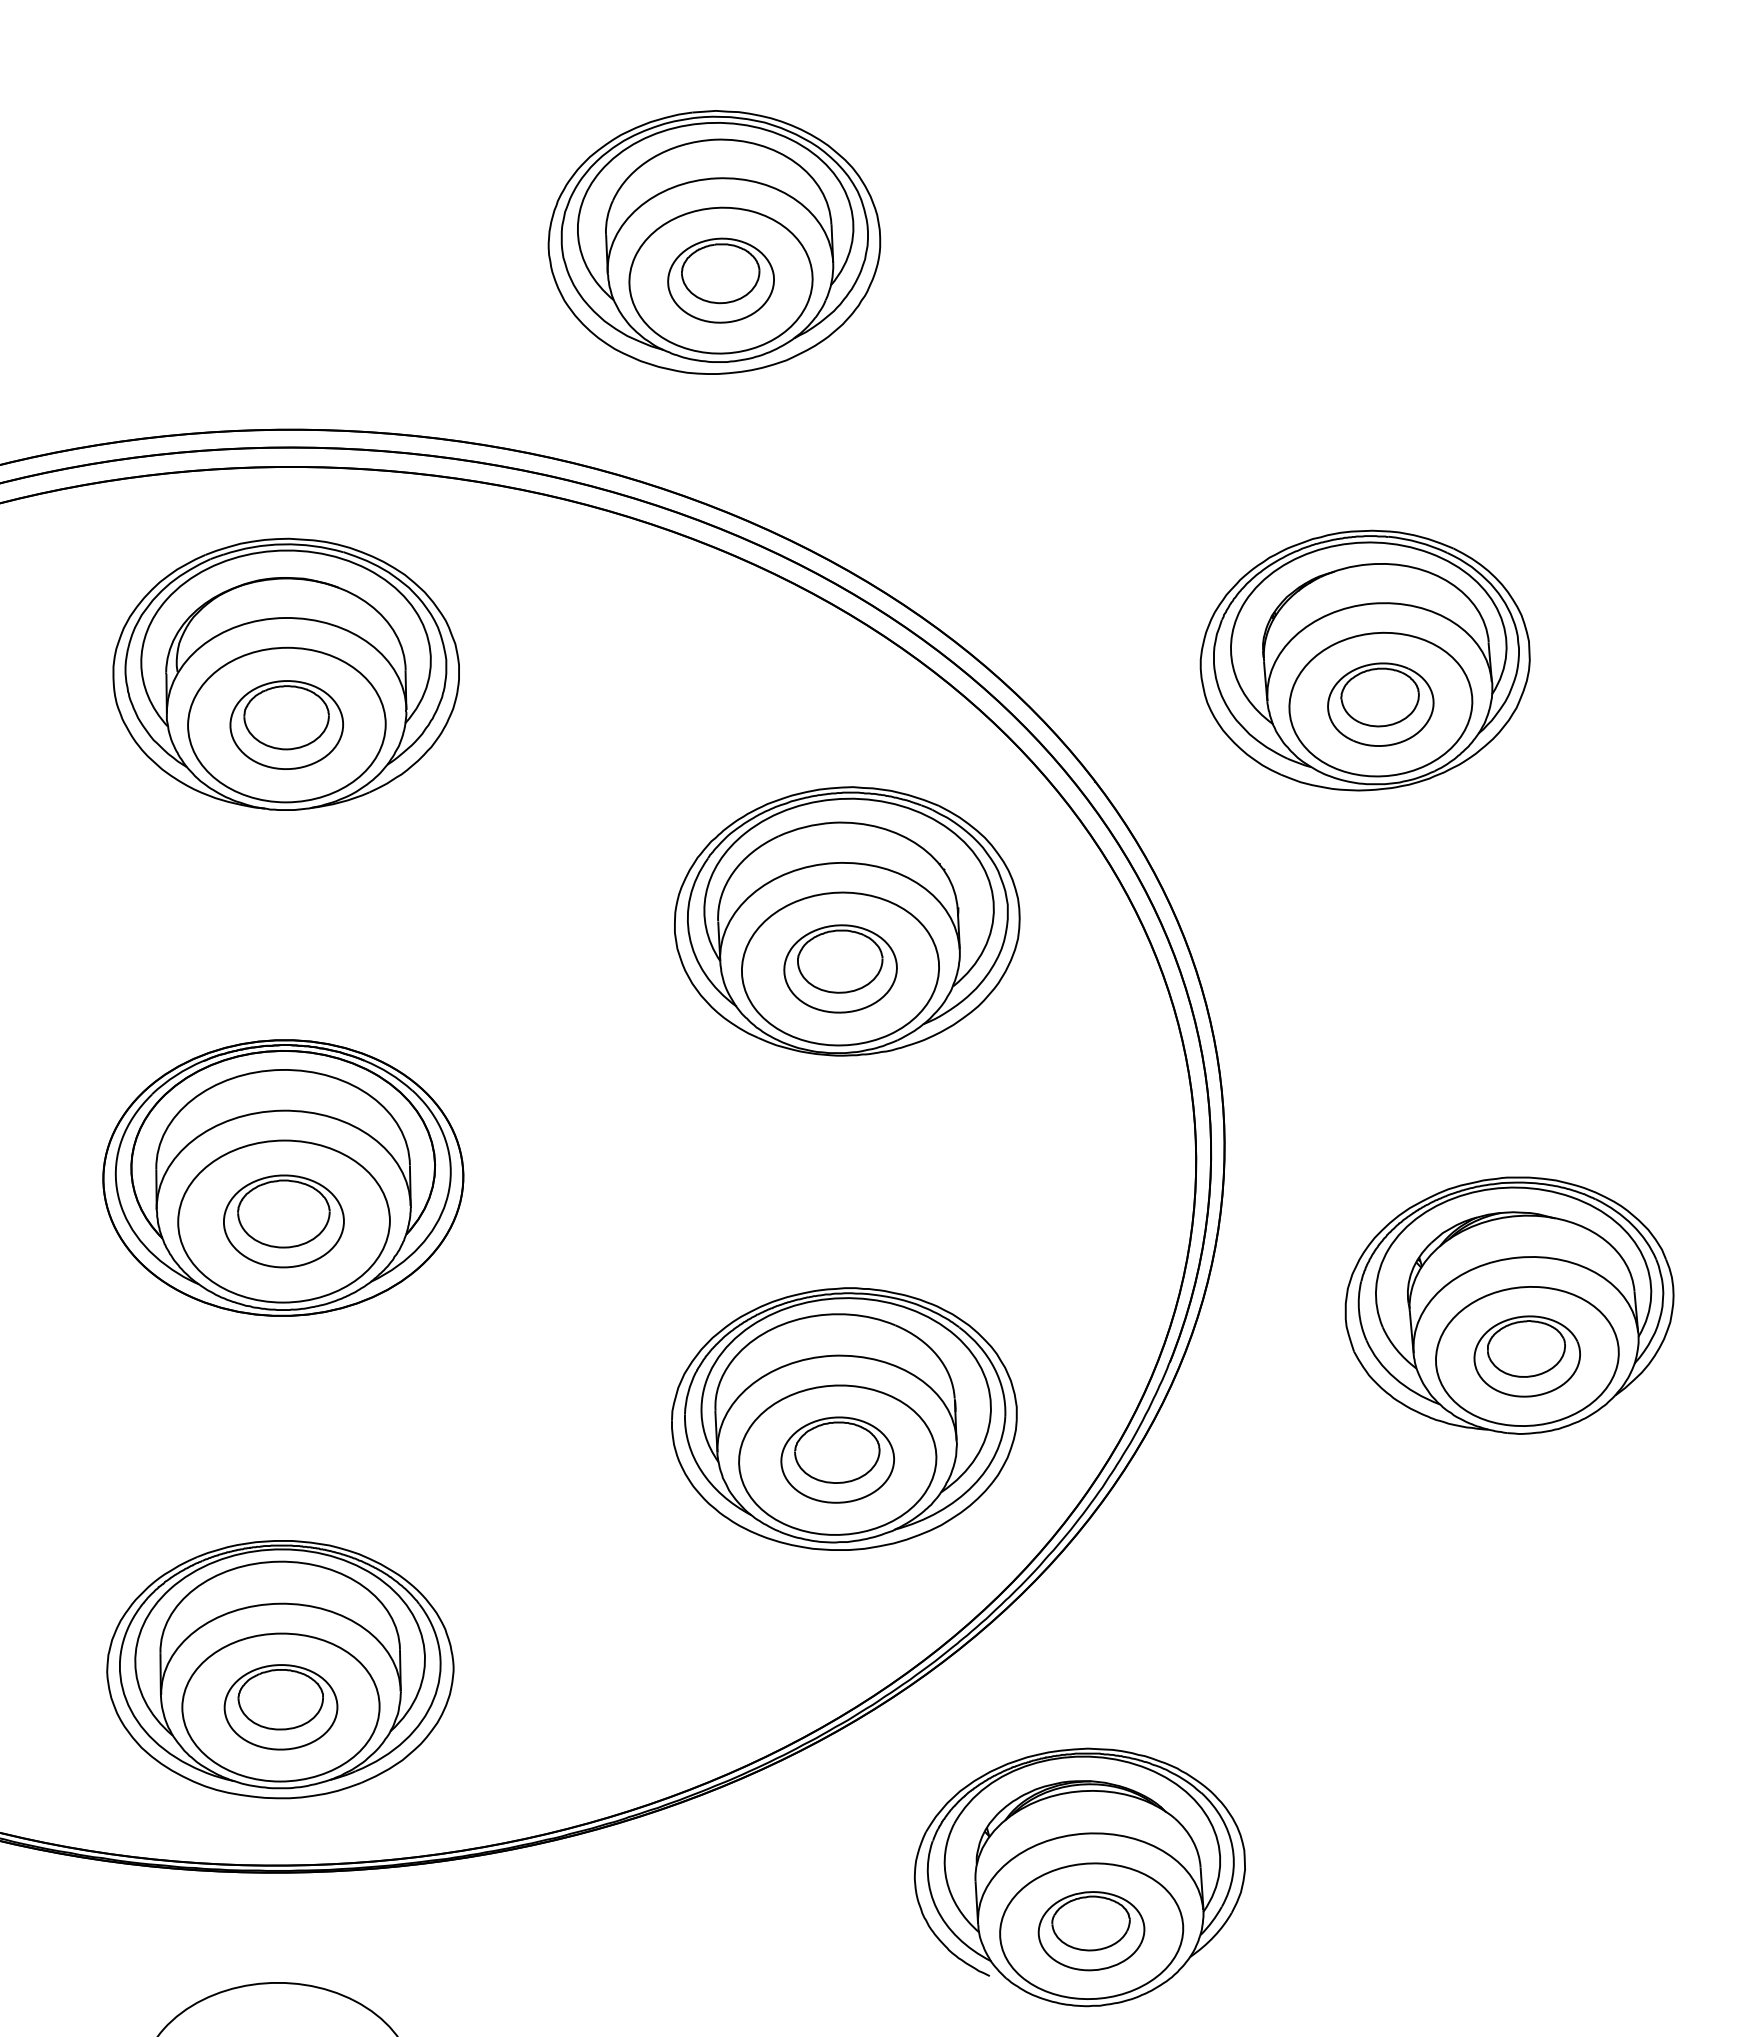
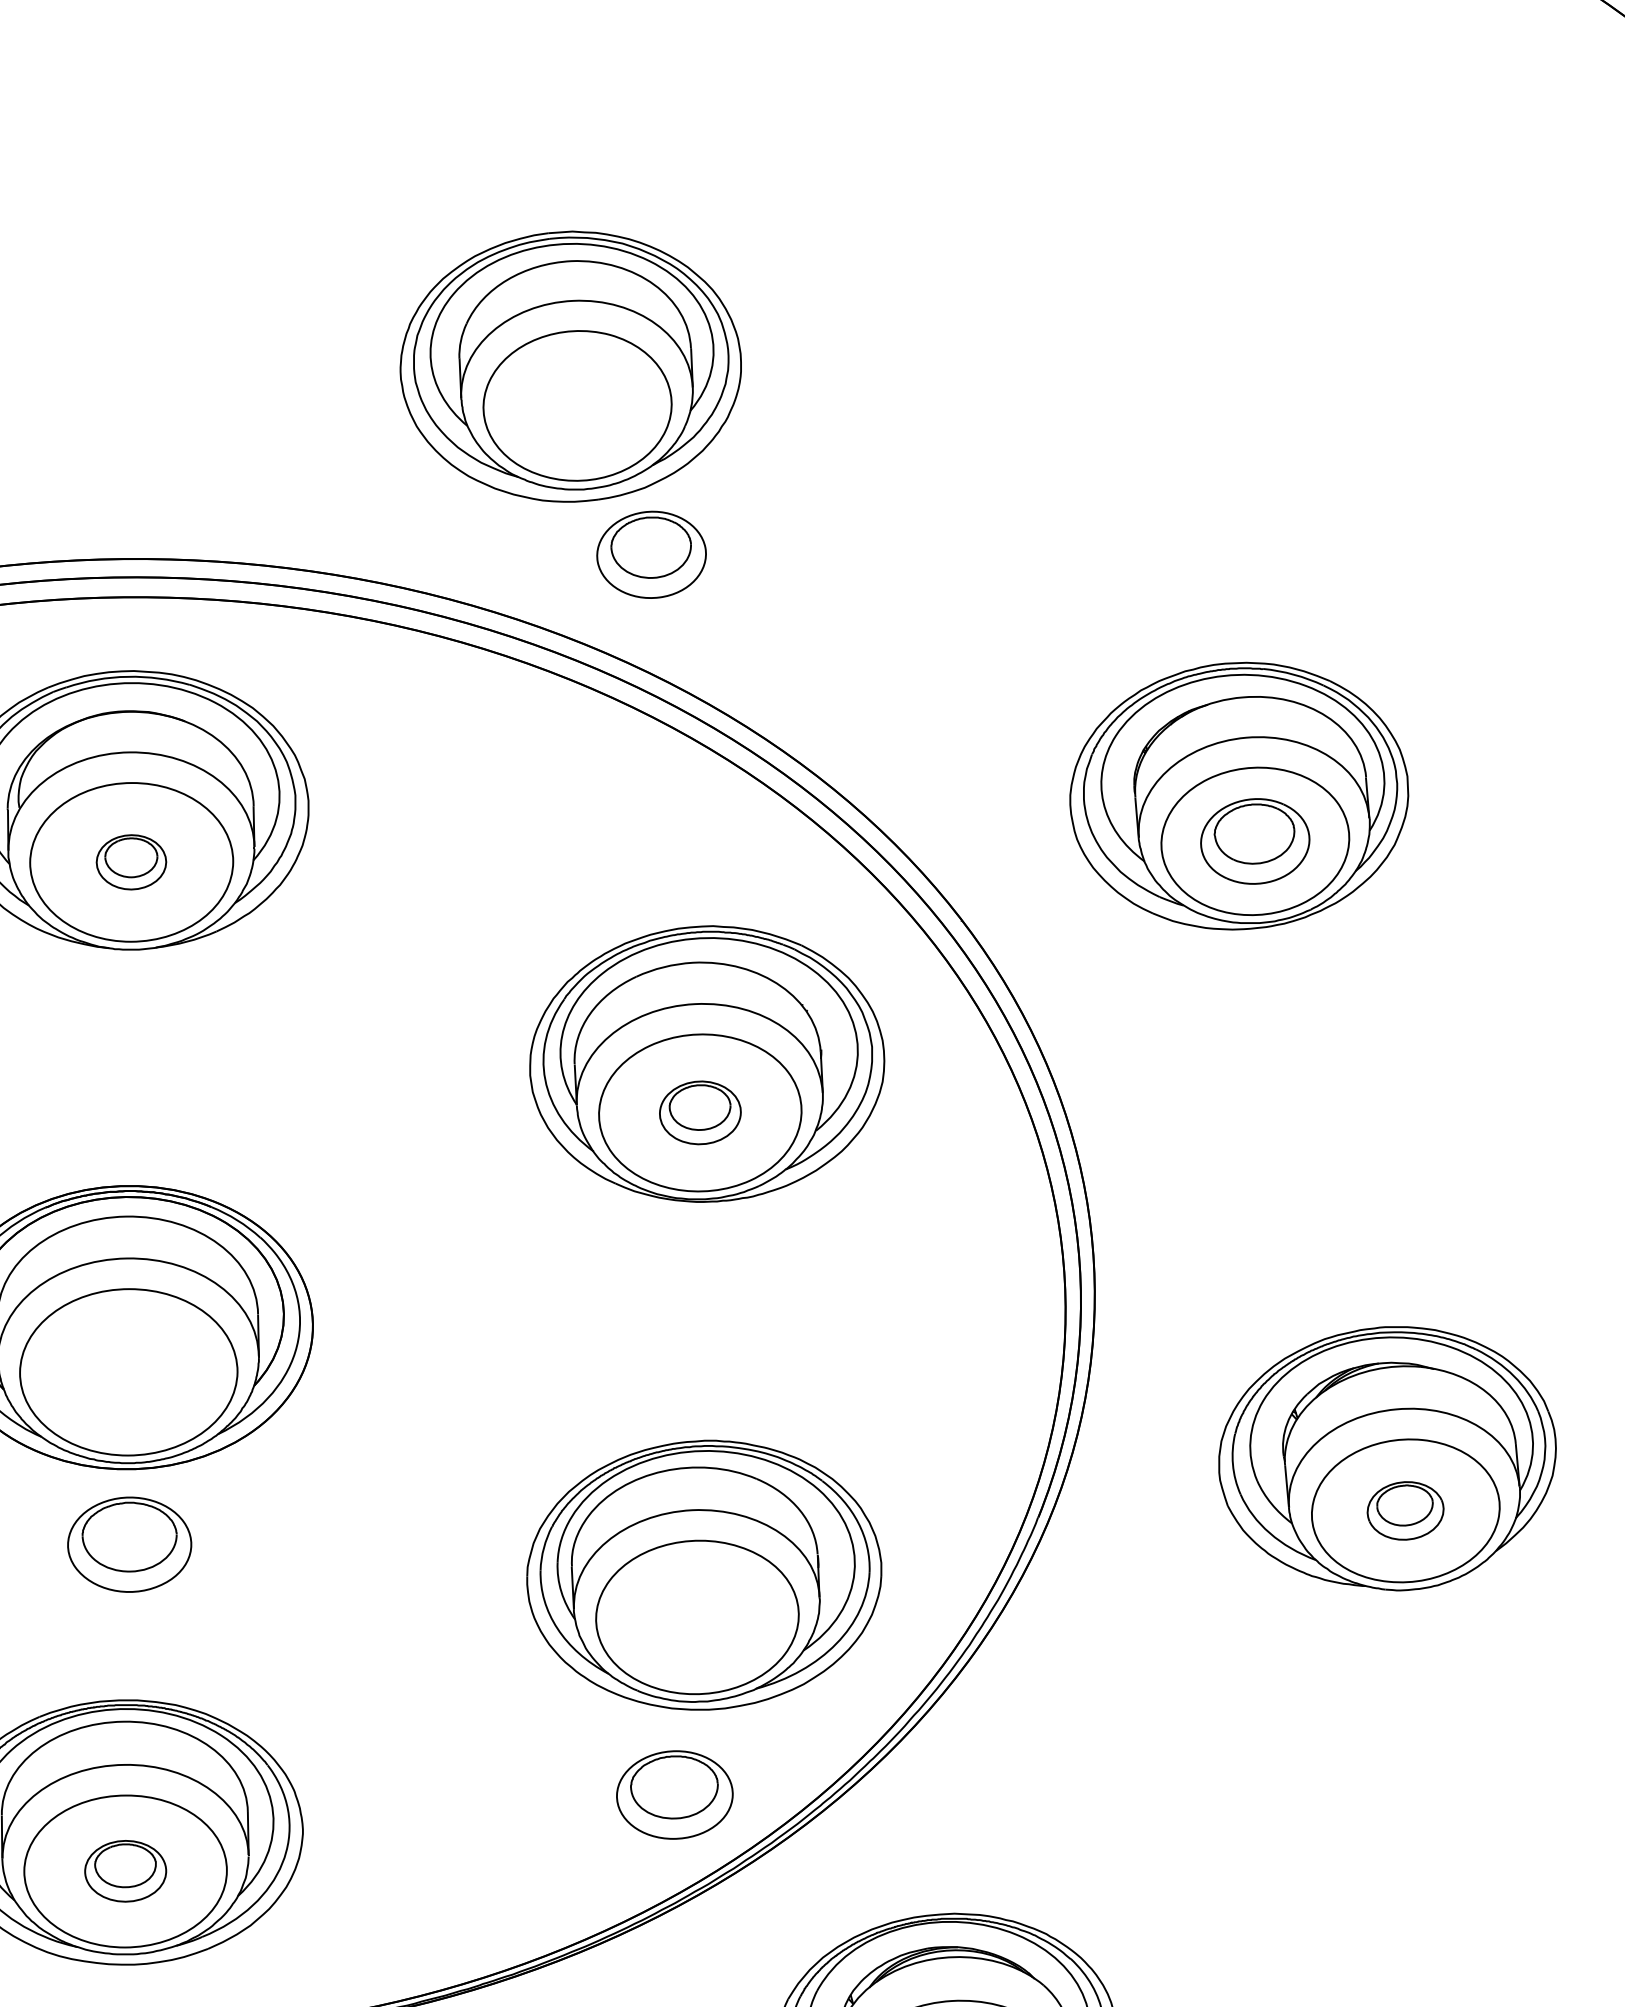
part: (720, 280) -> (651, 554), moved
part: (286, 724) -> (131, 861), size x0.6
part: (840, 968) -> (700, 1112), size x0.7
part: (283, 1221) -> (129, 1544), moved
part: (1526, 1356) -> (1404, 1510), size x0.7
part: (837, 1459) -> (674, 1794), moved
part: (280, 1707) -> (125, 1871), size x0.7

